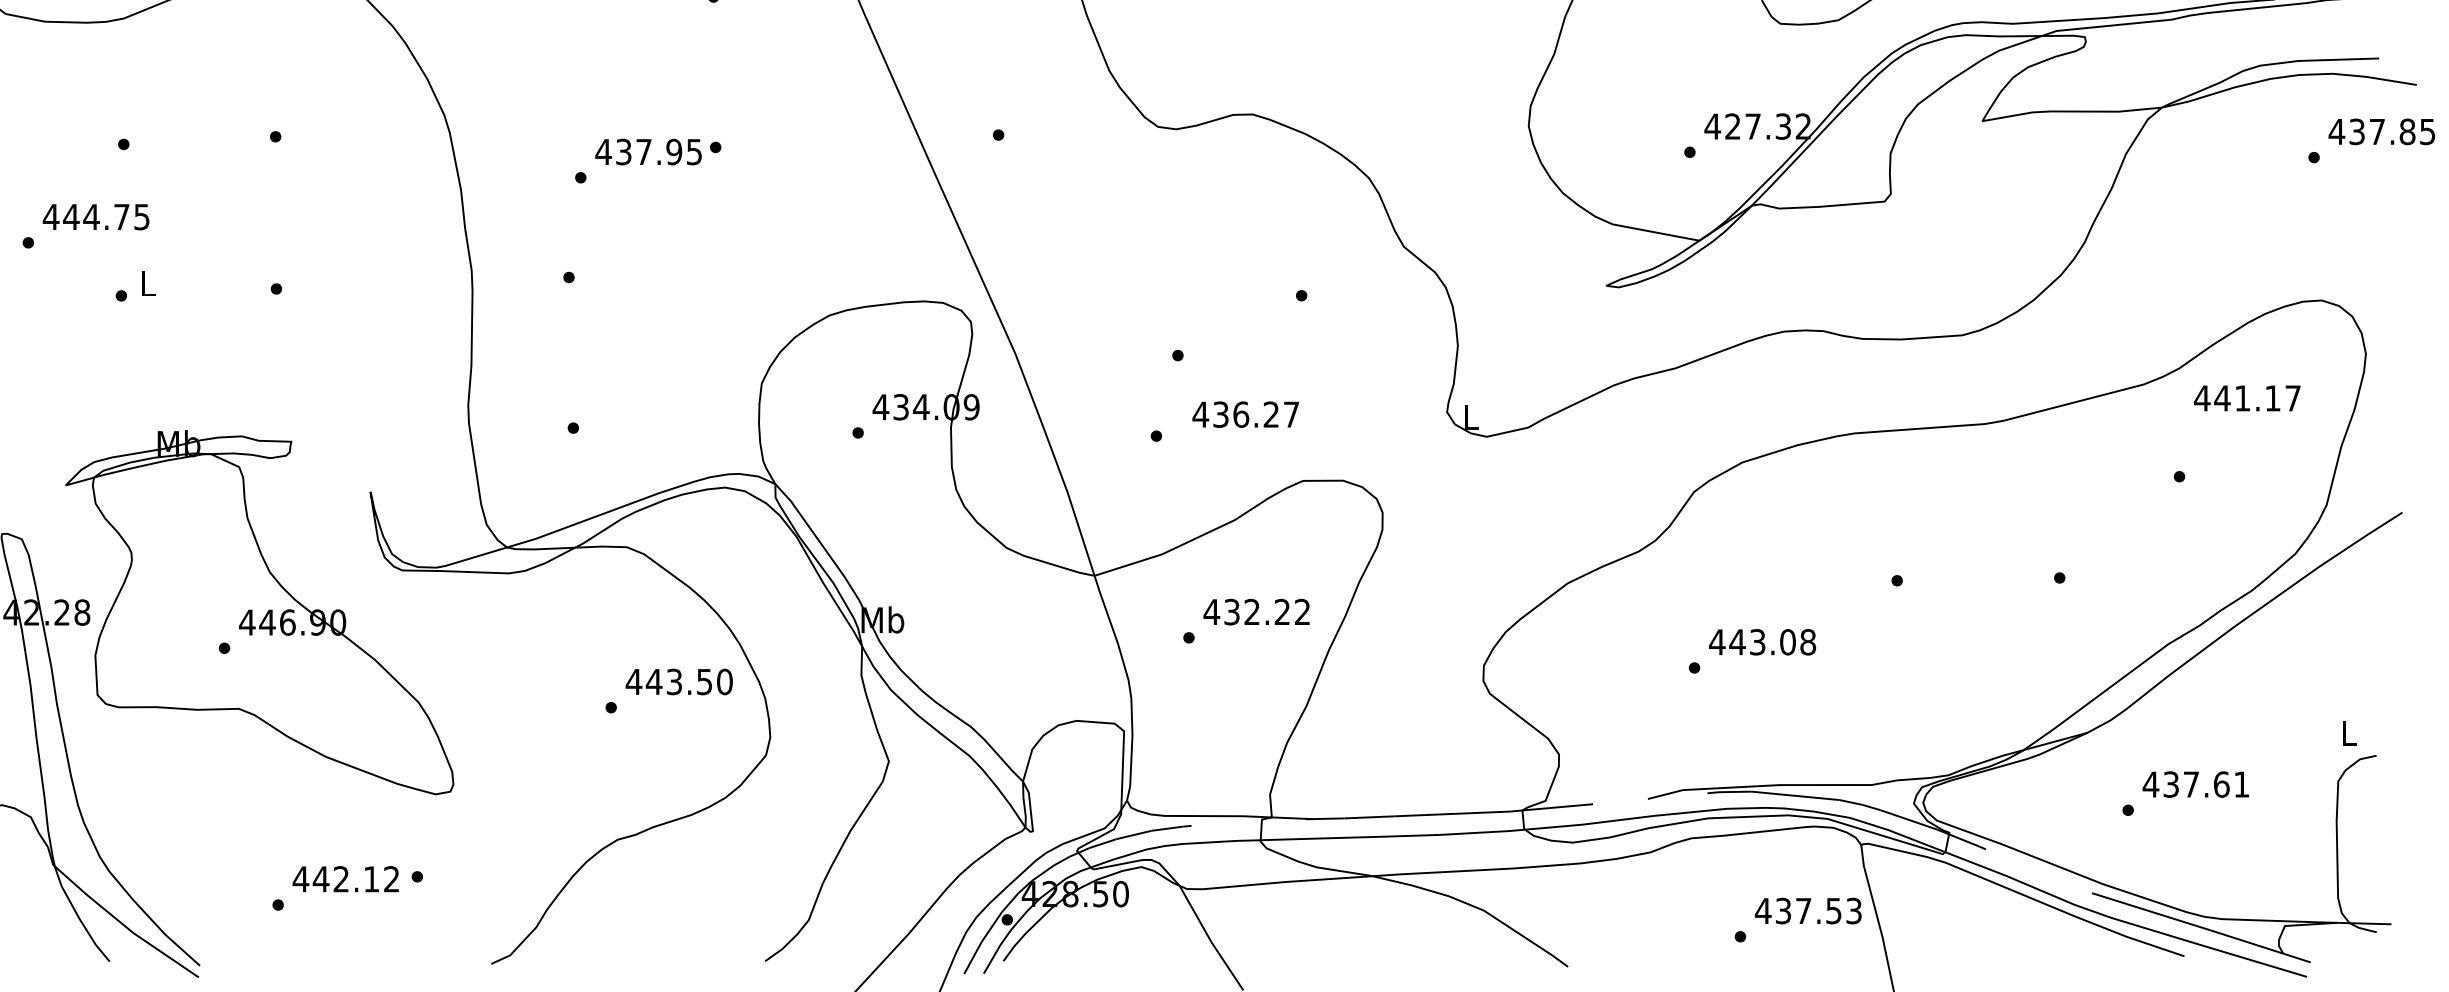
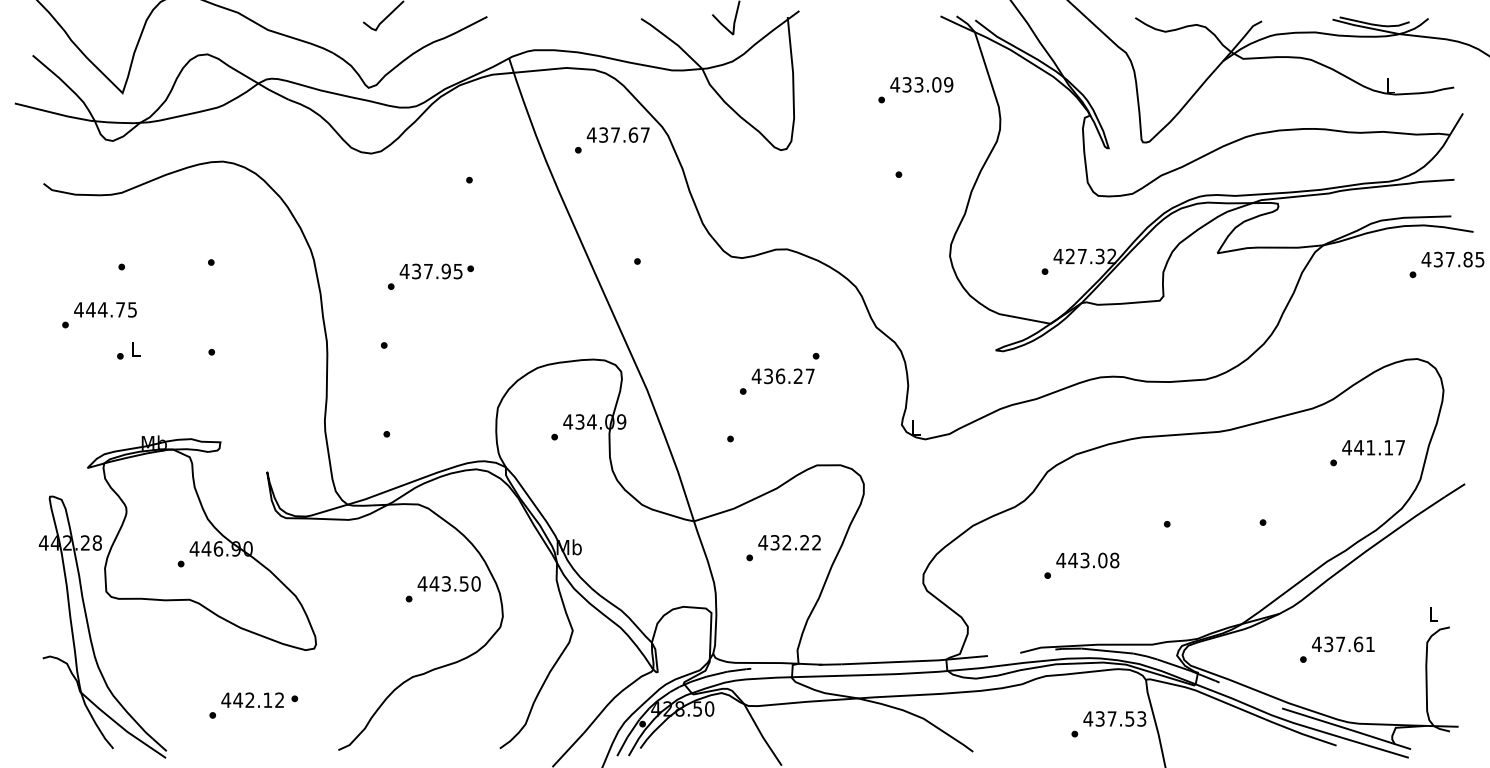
text: (2247, 397) -> (1373, 447), moved
text: (1244, 414) -> (782, 376), moved

